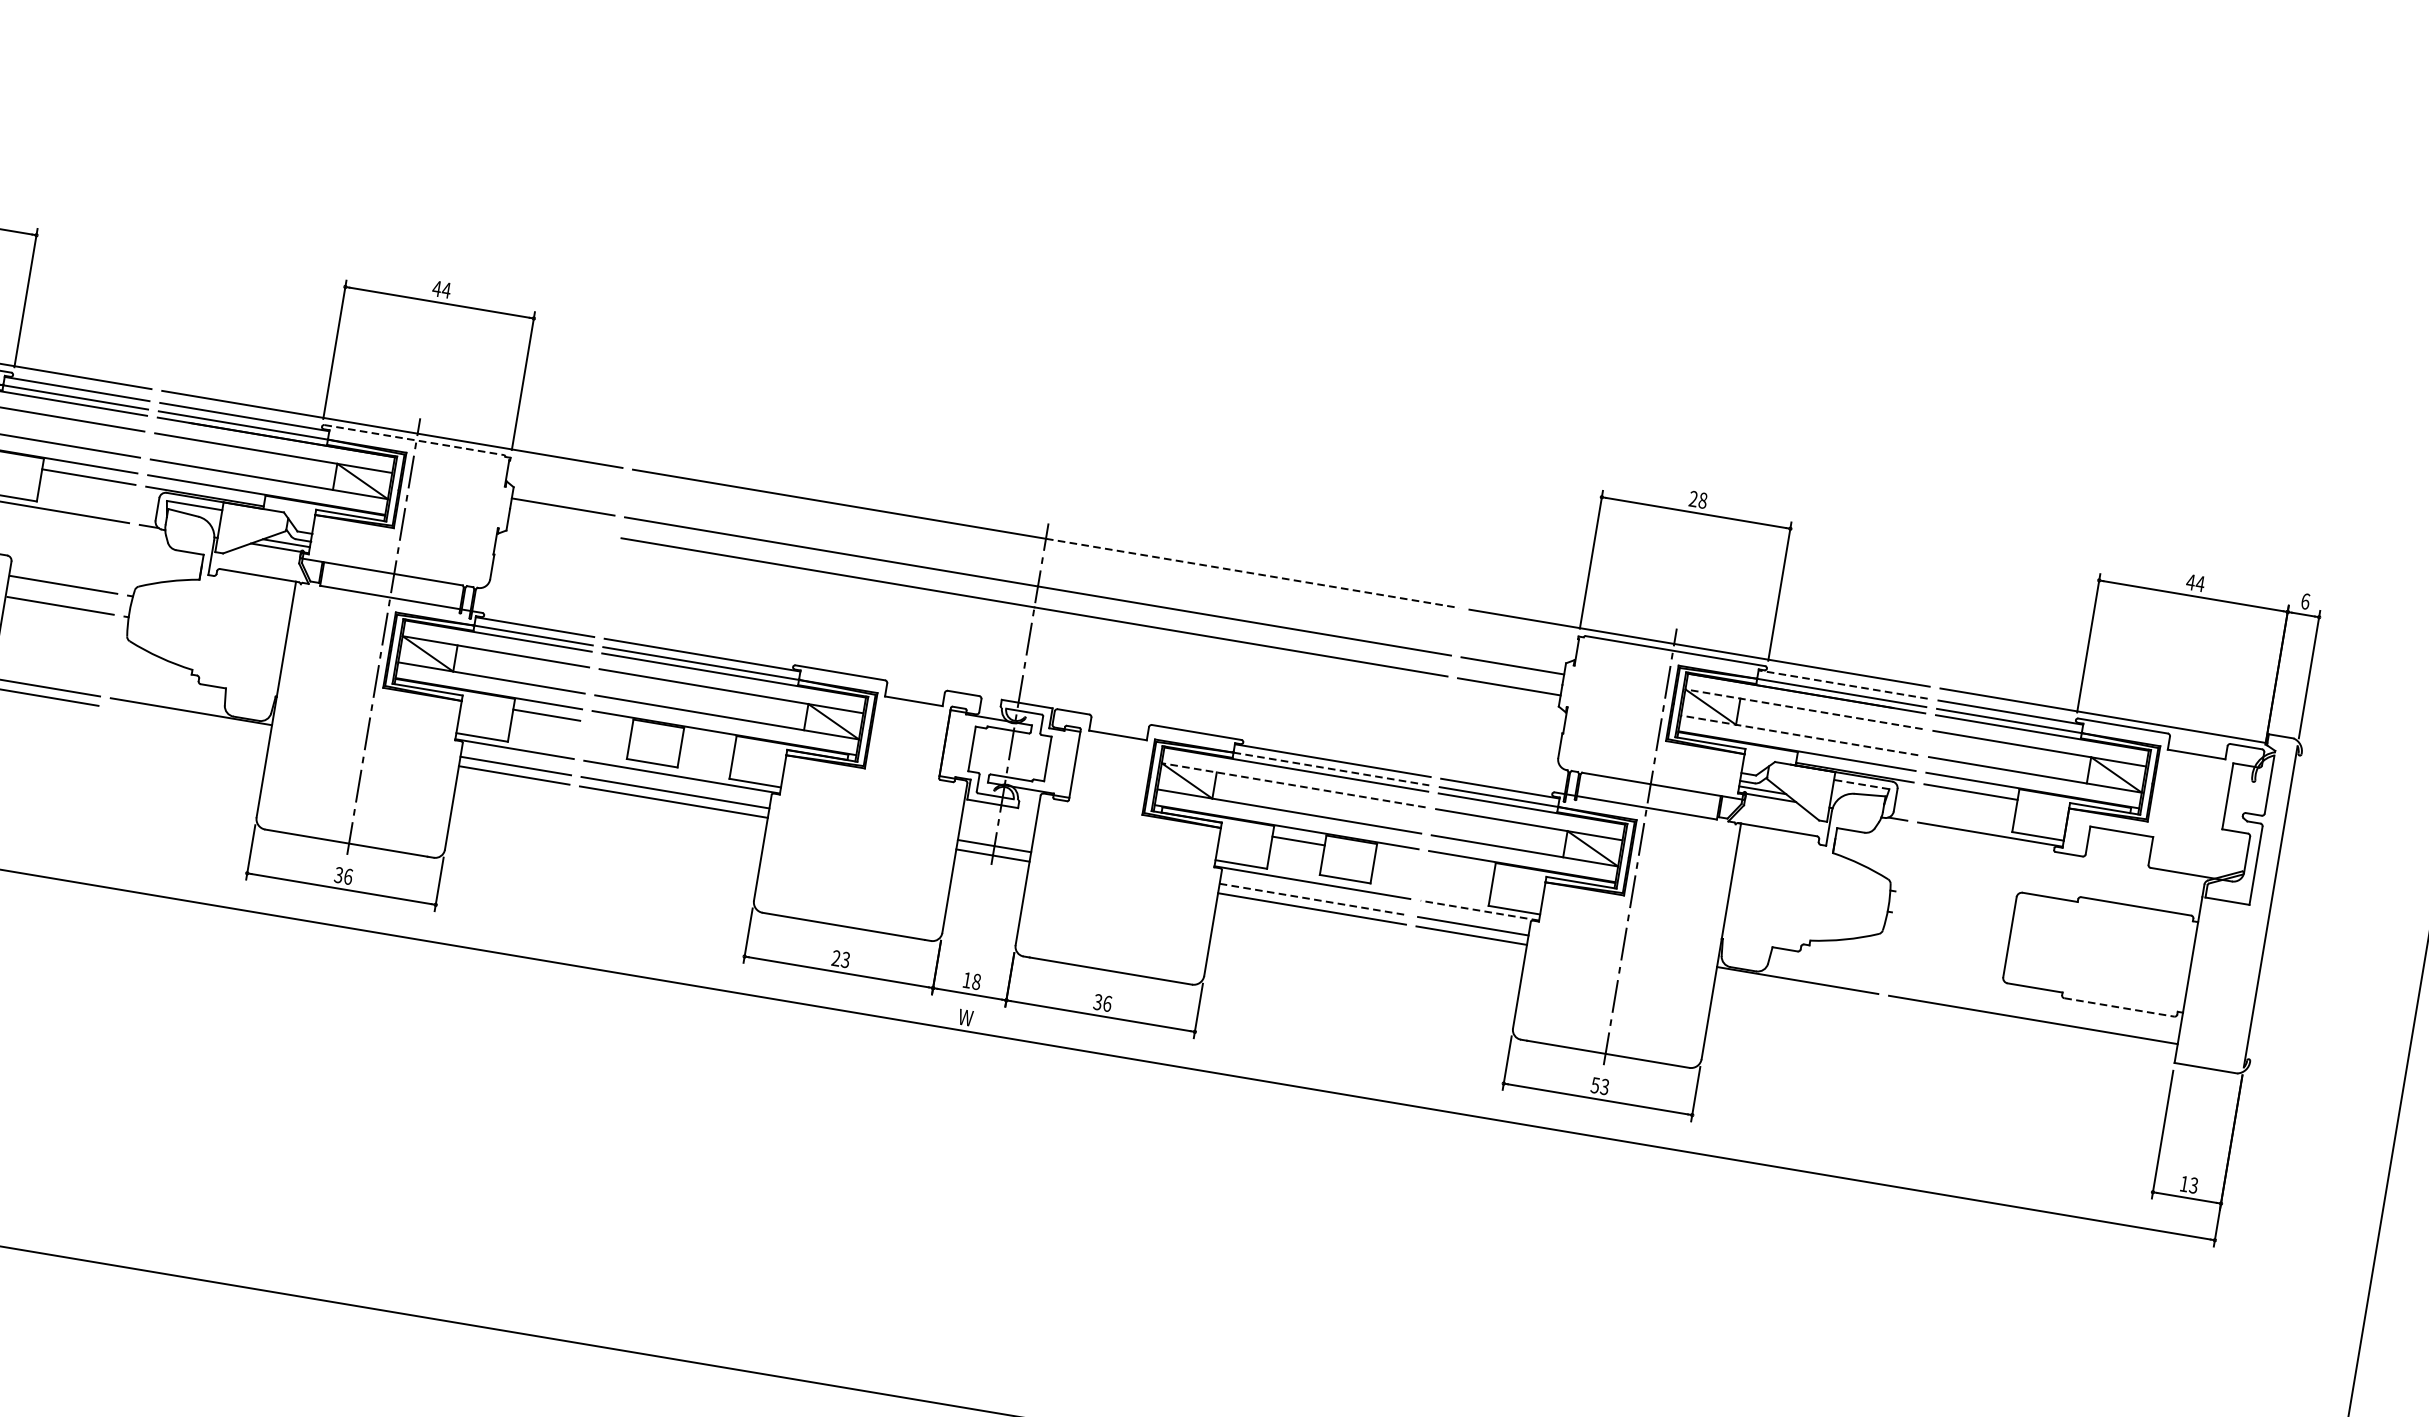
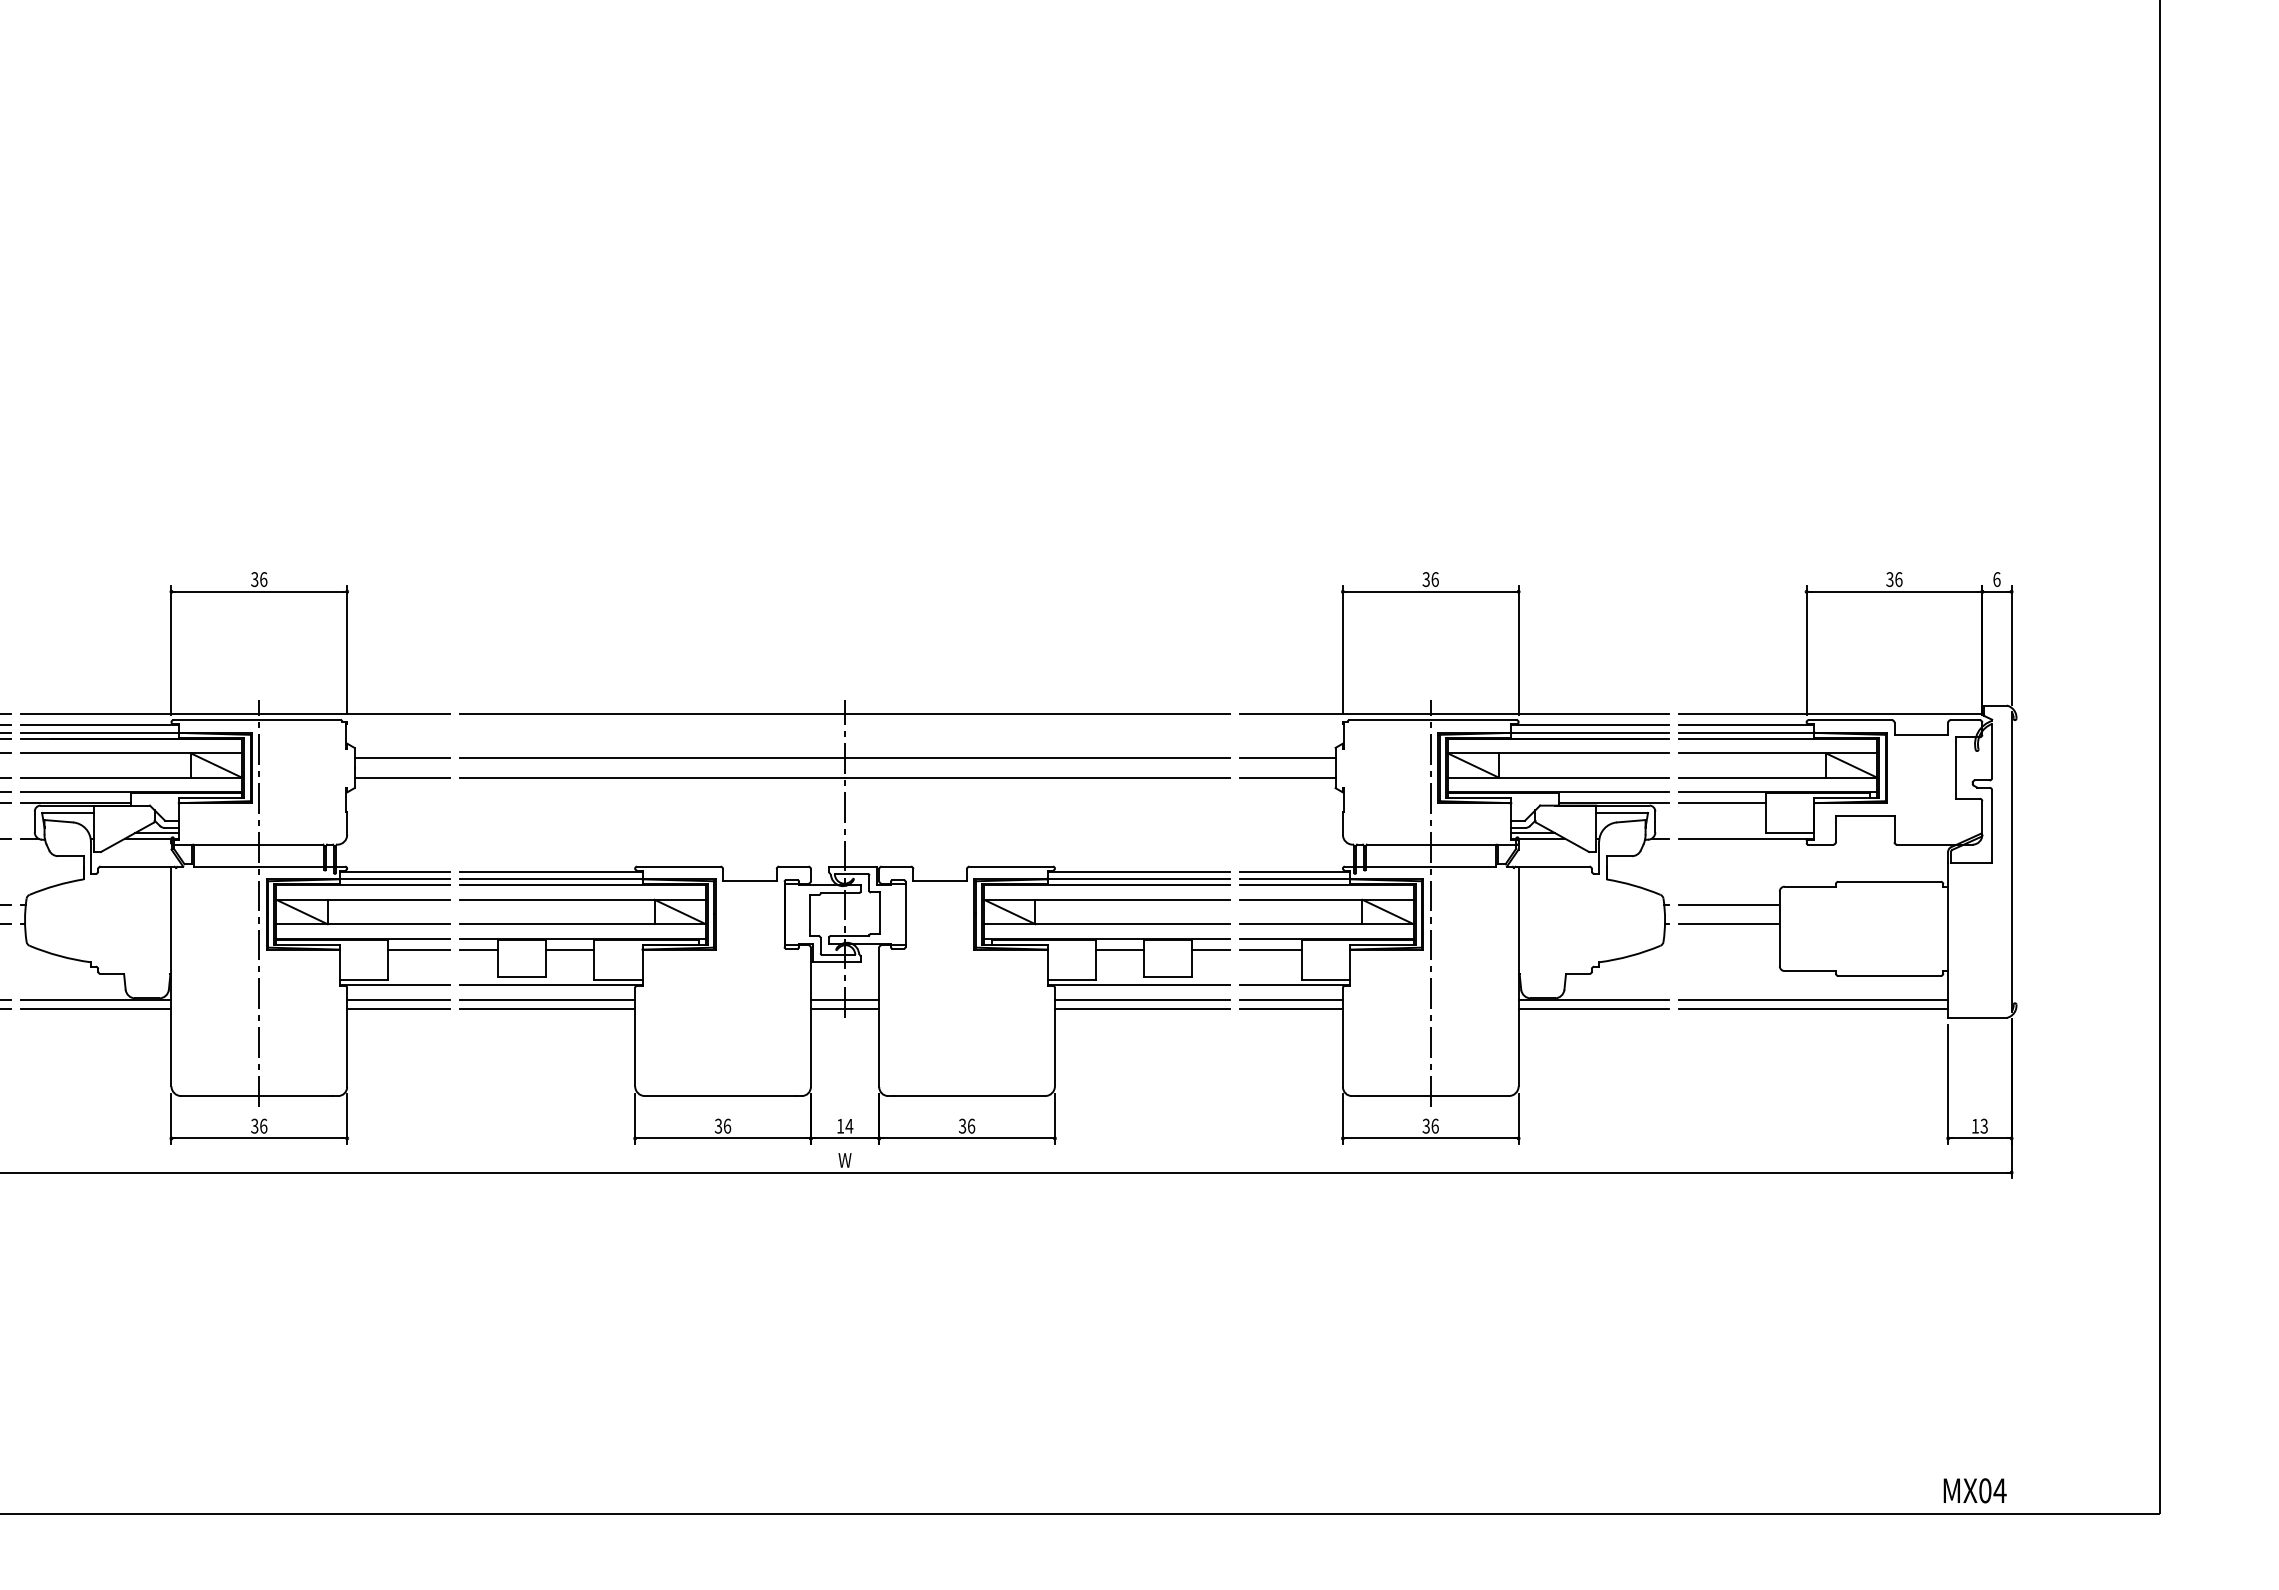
text: (440, 289) -> (258, 579), 44 -> 36
line: (414, 440) -> (257, 720), dashed -> solid
text: (1698, 499) -> (1430, 579), 28 -> 36
line: (559, 527) -> (402, 777), added
line: (1252, 572) -> (1037, 713), dashed -> solid
text: (2195, 583) -> (1894, 579), 44 -> 36
line: (1843, 685) -> (1590, 725), dashed -> solid
line: (1804, 709) -> (1558, 753), dashed -> solid
line: (190, 721) -> (96, 1009), added
line: (611, 725) -> (479, 949), added
line: (1799, 735) -> (1558, 777), dashed -> solid
line: (708, 742) -> (569, 949), added
line: (1332, 769) -> (1139, 879), dashed -> solid
line: (1862, 784) -> (1622, 812), dashed -> solid
line: (1294, 785) -> (1107, 899), dashed -> solid
line: (1395, 857) -> (1210, 949), added
line: (1460, 867) -> (1270, 949), added
line: (1313, 899) -> (1142, 1000), dashed -> solid
line: (1959, 901) -> (1728, 904), added
line: (1479, 910) -> (1294, 985), dashed -> solid
line: (1955, 923) -> (1728, 924), added
text: (840, 958) -> (722, 1125), 23 -> 36
text: (976, 981) -> (849, 1125), 18 -> 14
line: (1795, 990) -> (1593, 1009), added
line: (2120, 1007) -> (1890, 975), dashed -> solid
line: (2031, 1029) -> (1813, 1009), added
text: (1600, 1085) -> (1430, 1125), 53 -> 36

